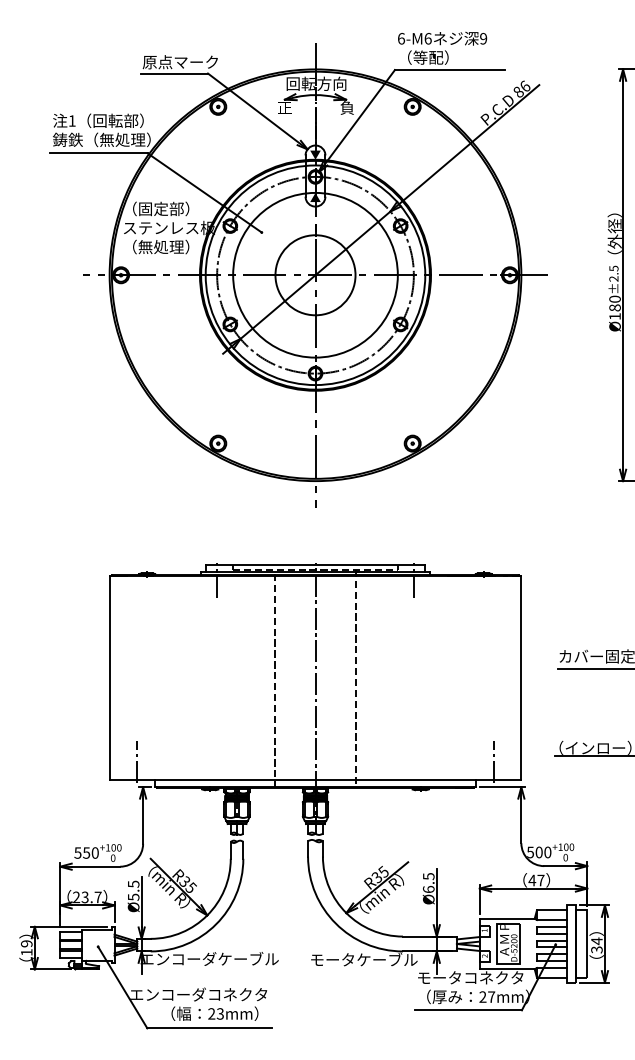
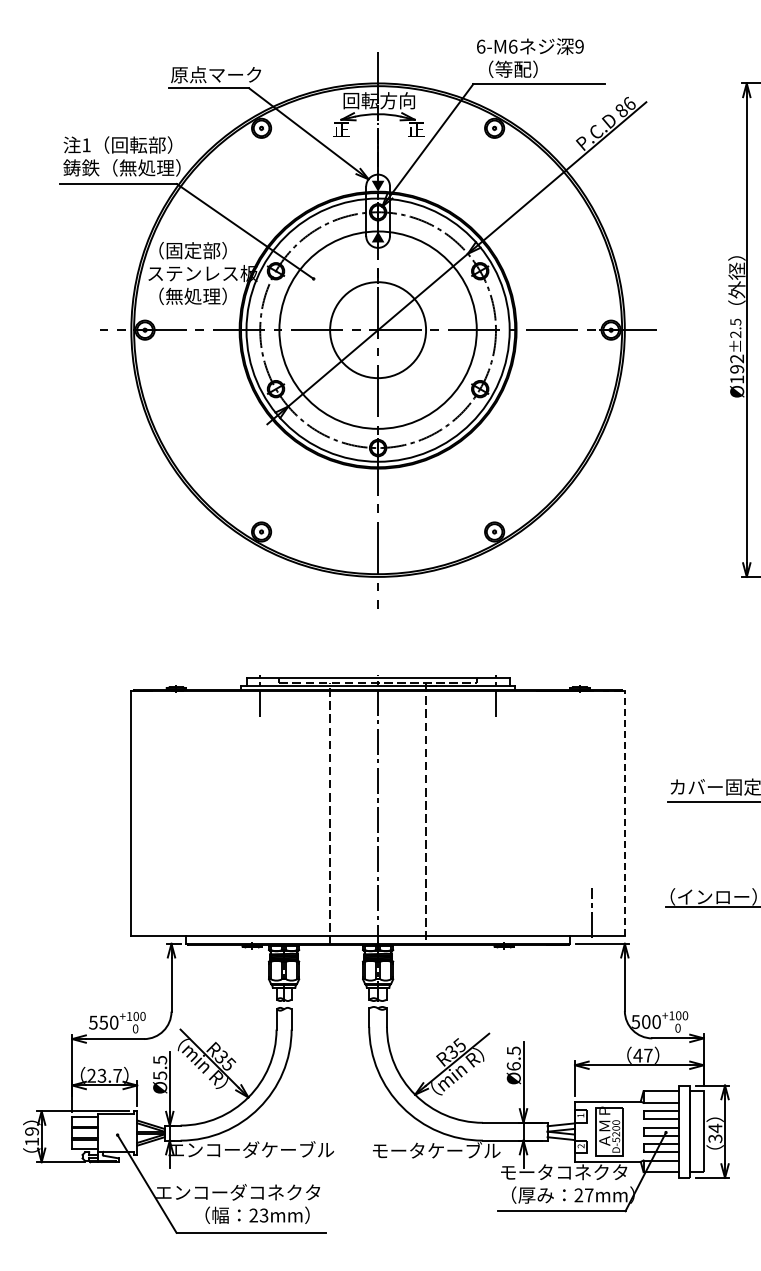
text: (347, 107) -> (416, 129), 負 -> 正
text: (615, 303) -> (737, 363), Ø180 -> Ø192
line: (521, 677) -> (624, 812), solid -> dashed
line: (137, 761) -> (164, 913), removed

